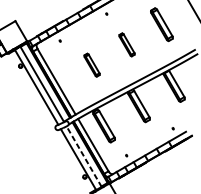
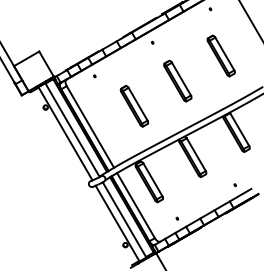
part: (126, 44) -> (177, 80), size x1.43
part: (92, 65) -> (134, 106), size x1.43
line: (84, 156) -> (124, 219), dashed -> solid

